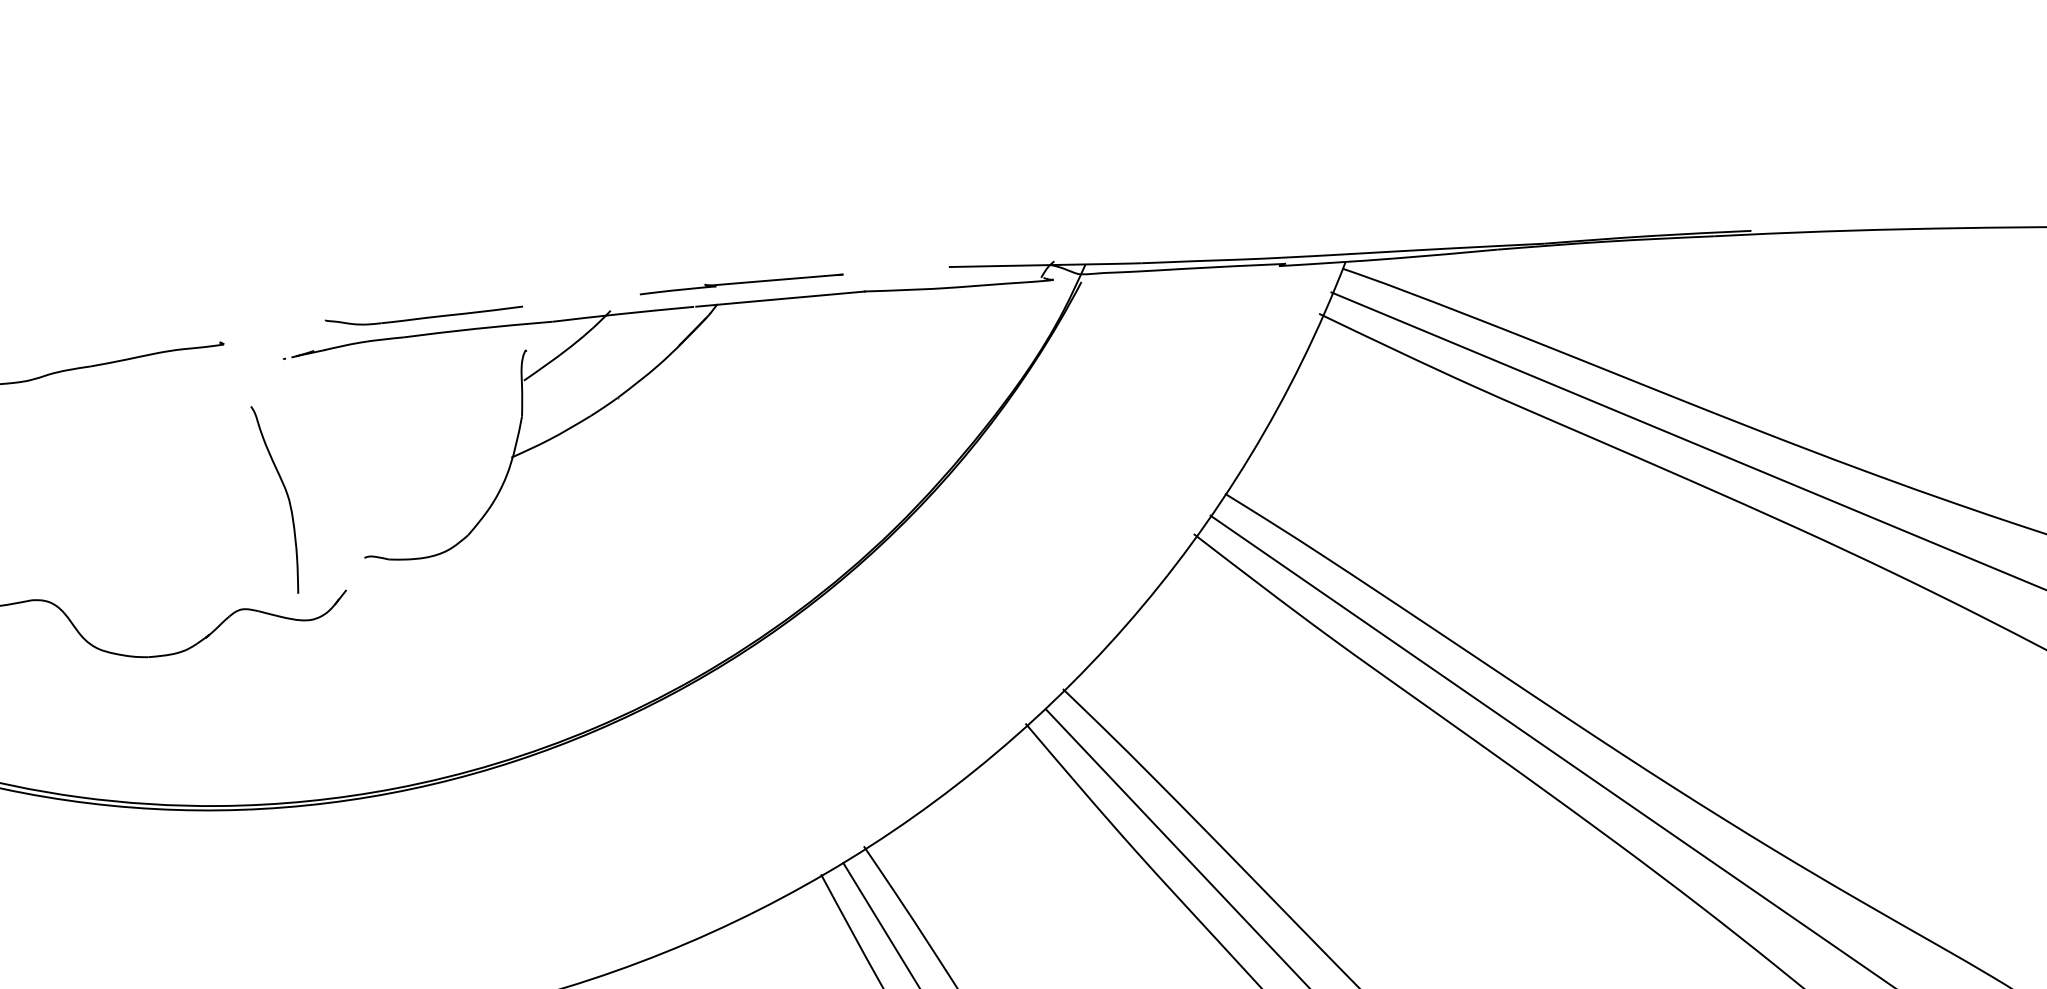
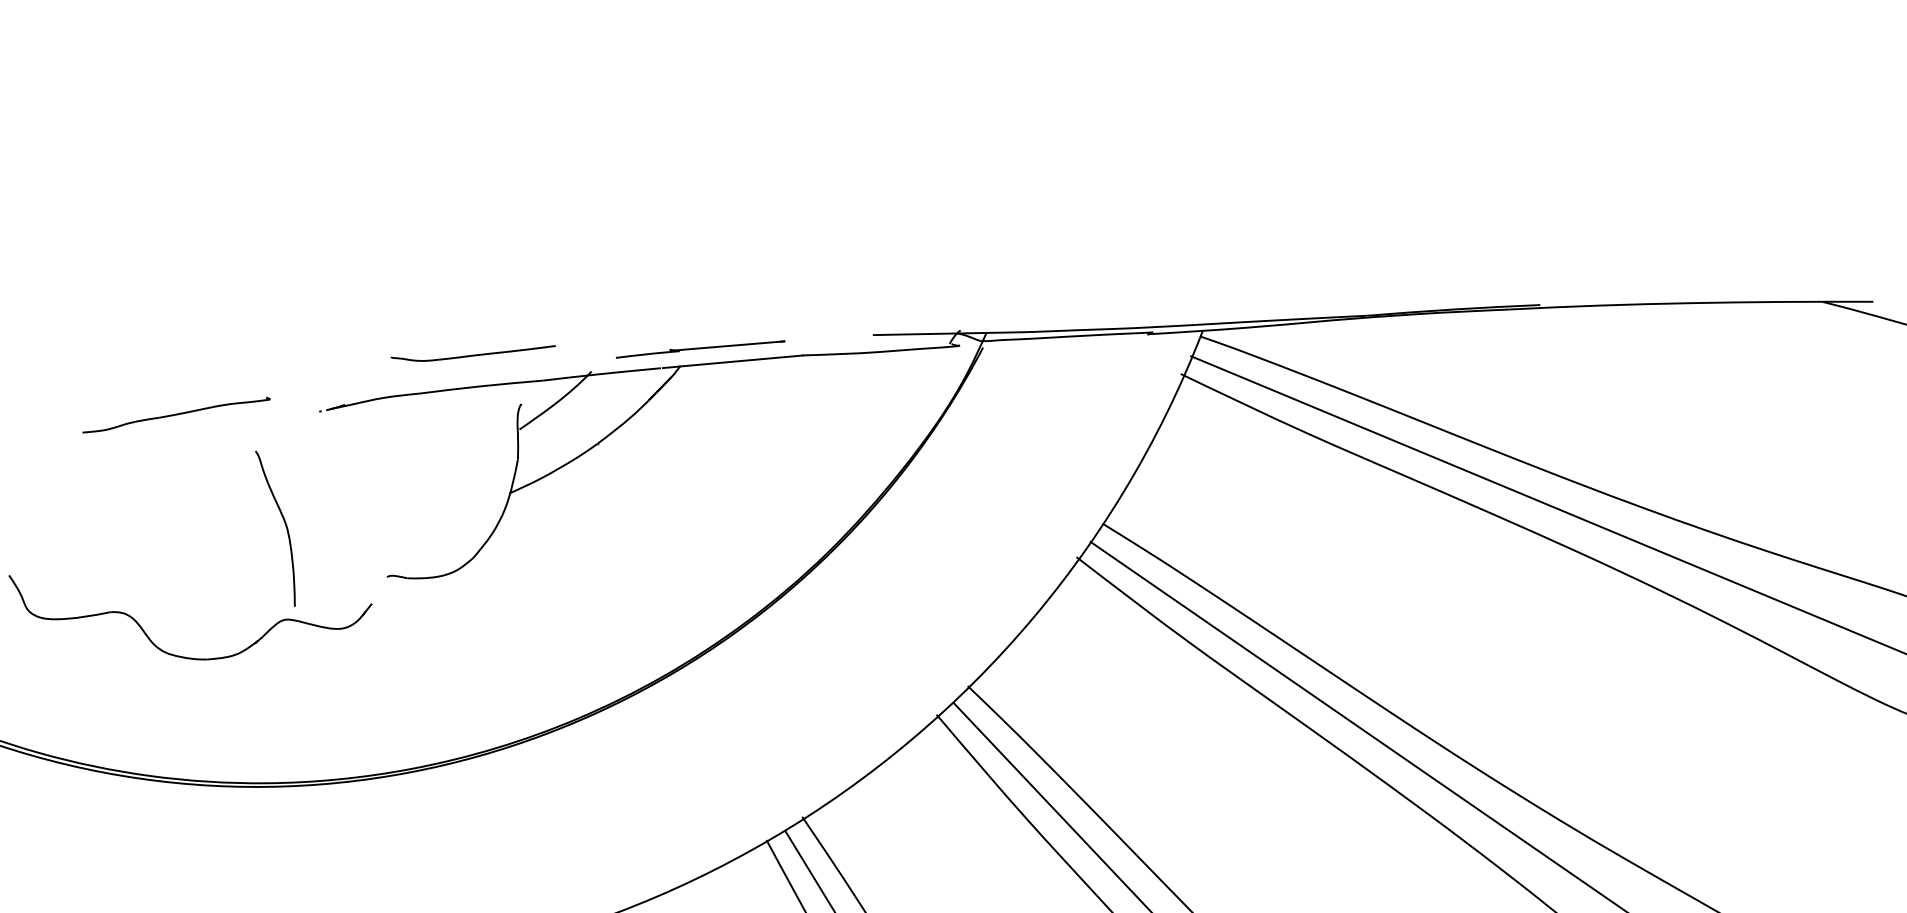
part: (422, 315) -> (472, 353), moved
curve: (286, 497) -> (285, 526), moved

